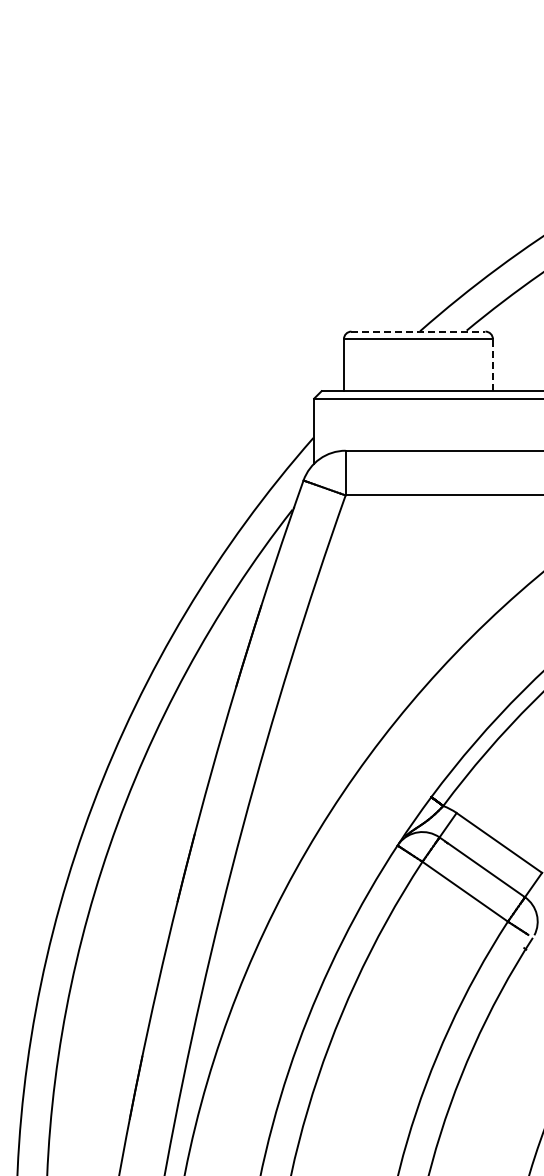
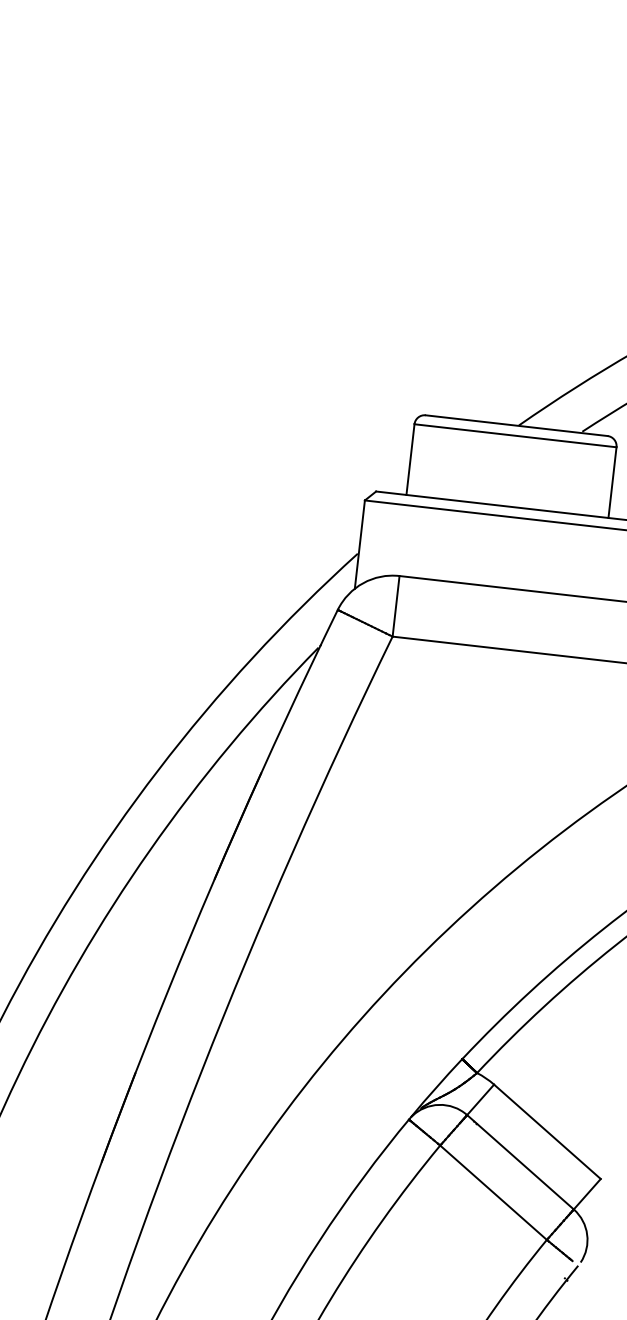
line: (418, 331) -> (516, 425), dashed -> solid
line: (492, 364) -> (612, 481), dashed -> solid

